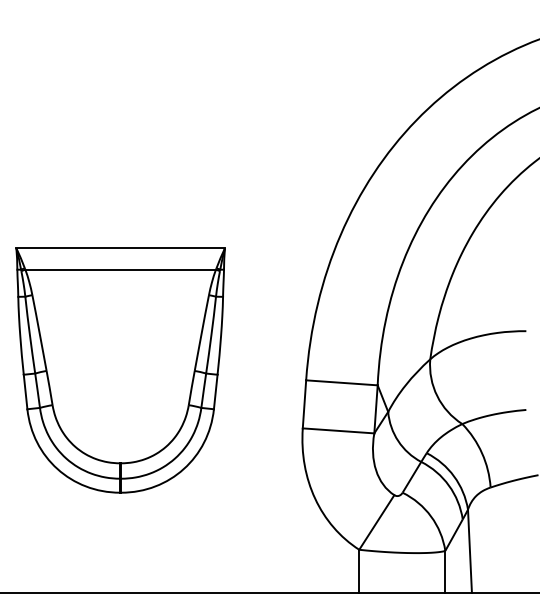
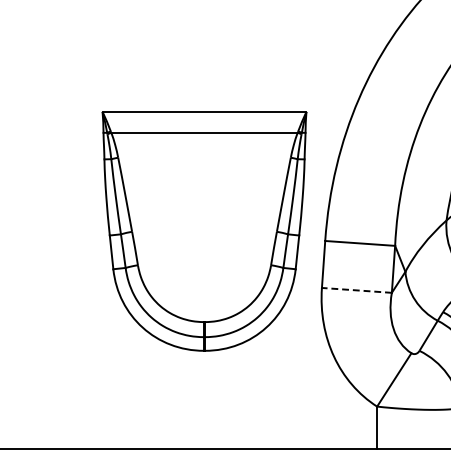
part: (120, 370) -> (204, 231), moved
line: (338, 430) -> (356, 290), solid -> dashed

